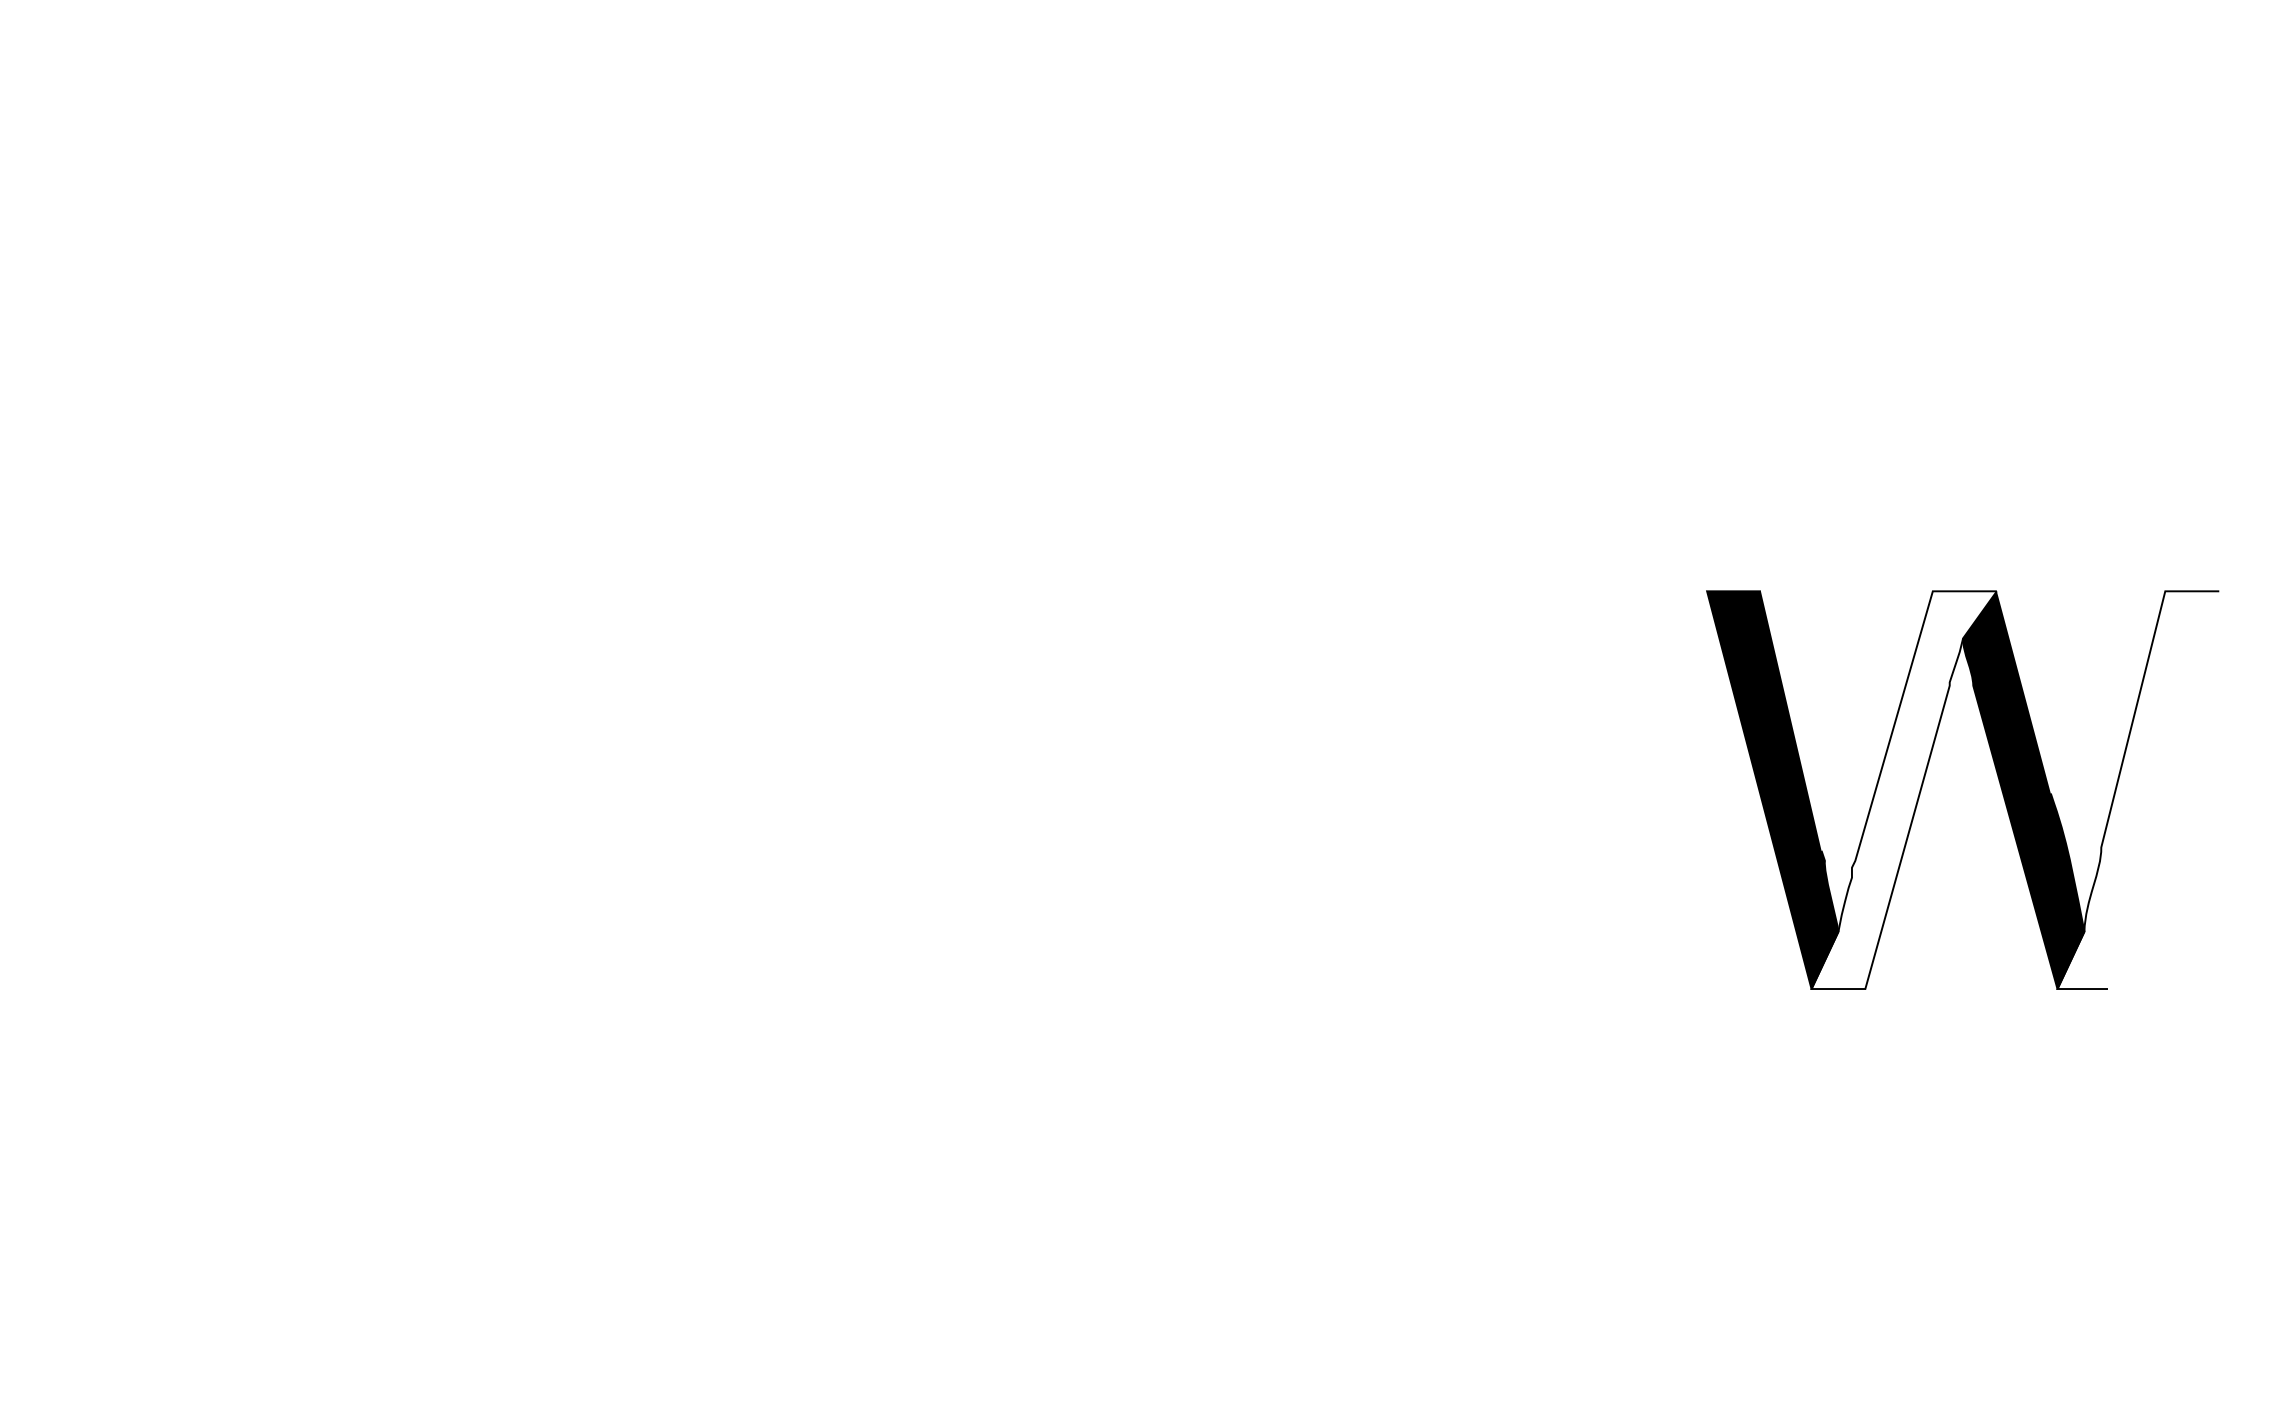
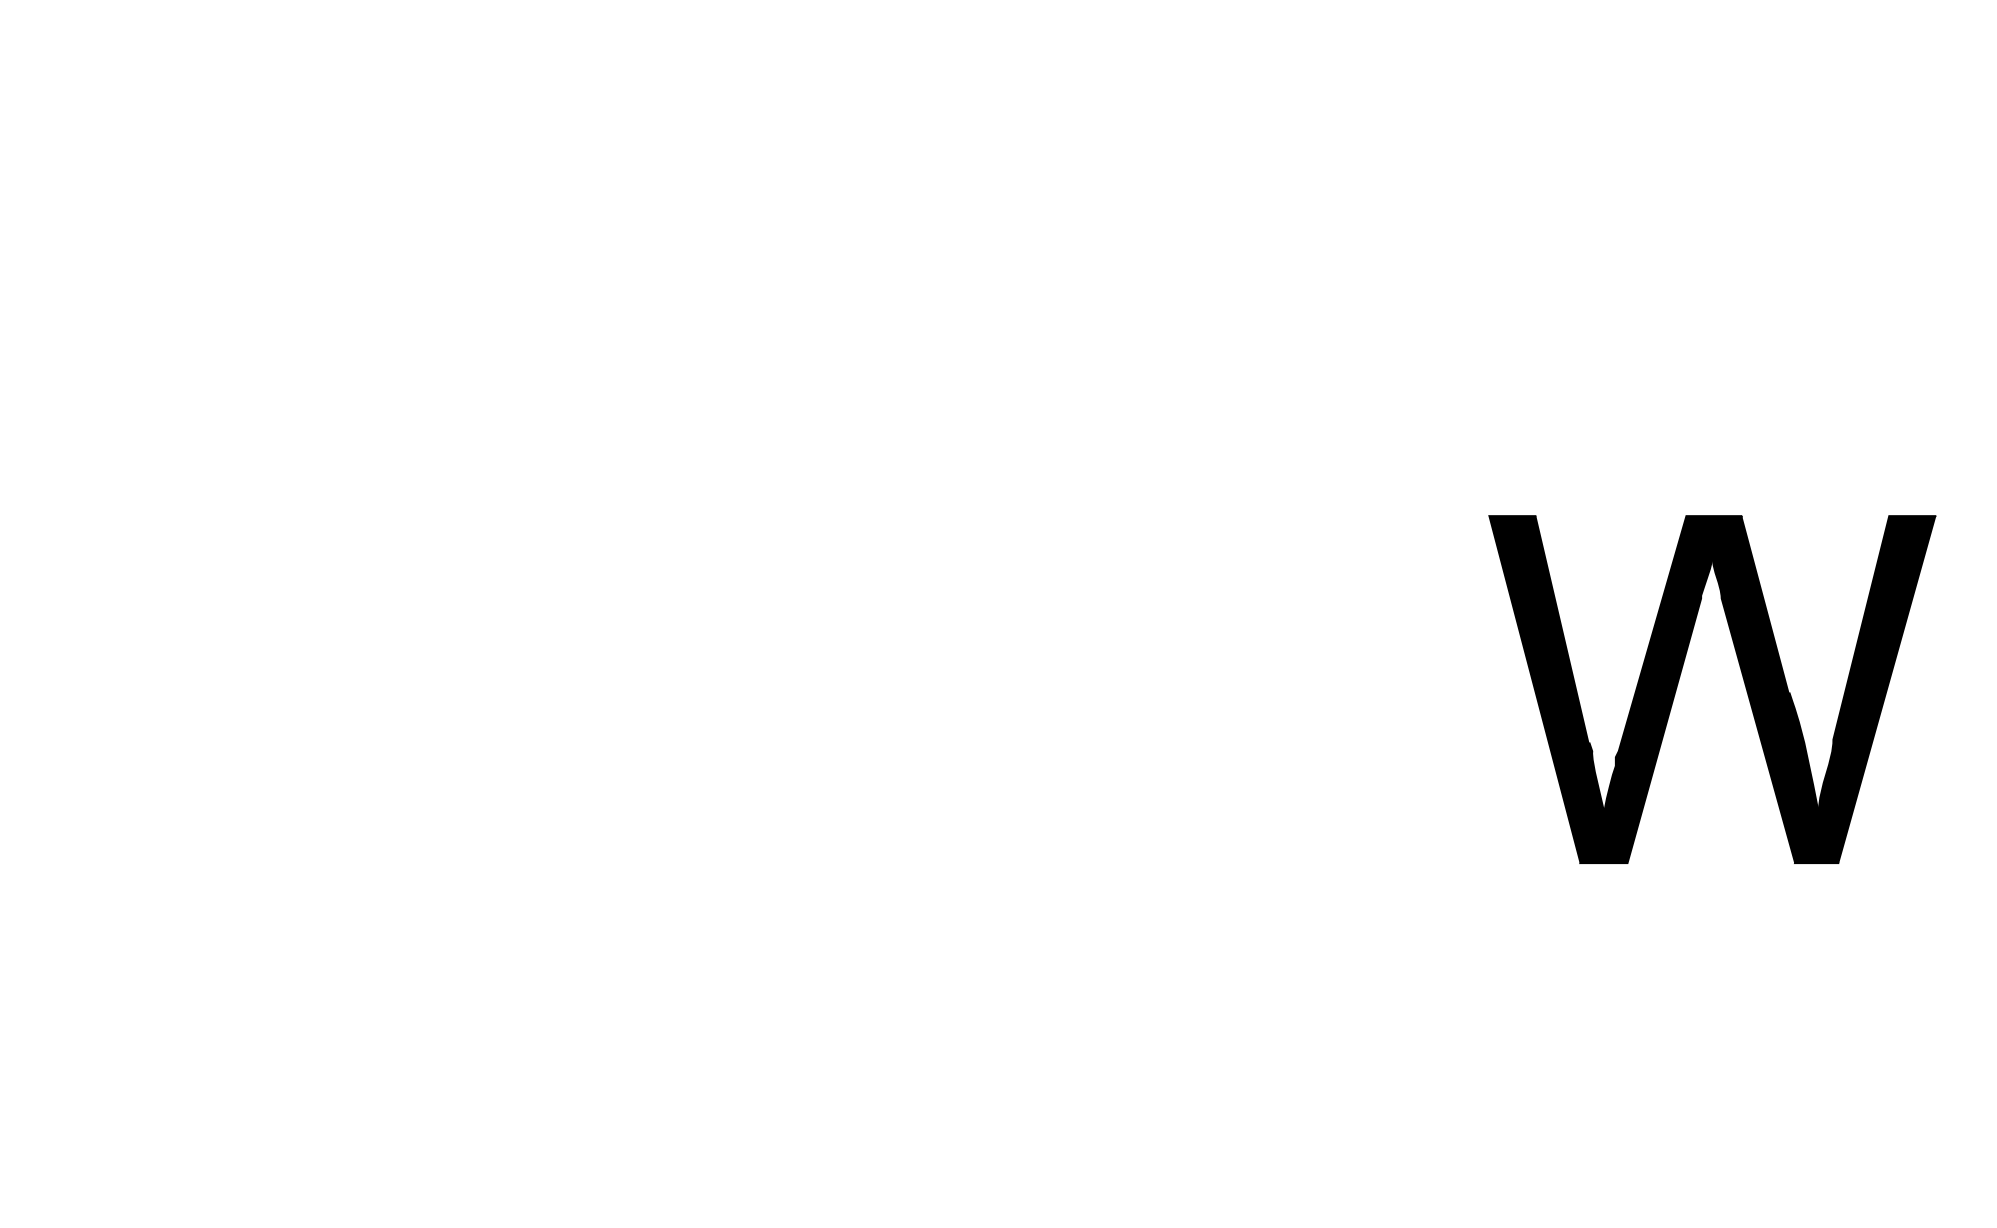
fill: (1904, 790) -> (1661, 689), added
fill: (2138, 790) -> (1865, 689), added

